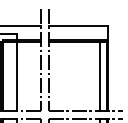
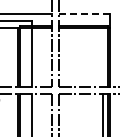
line: (78, 25) -> (84, 13), solid -> dashed
line: (100, 75) -> (103, 56), removed

